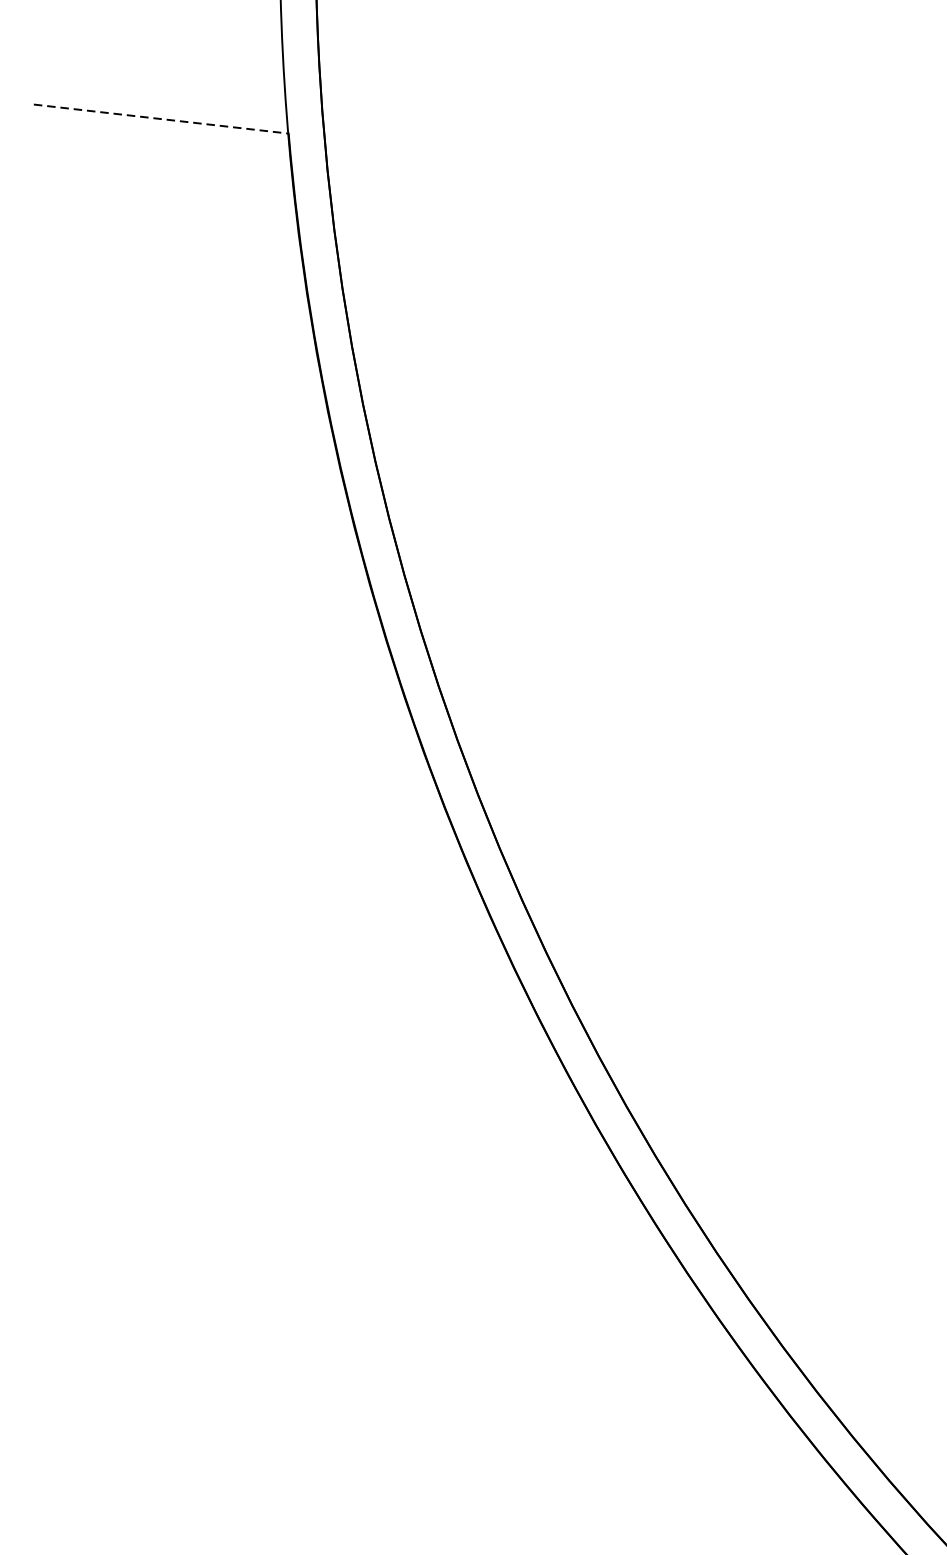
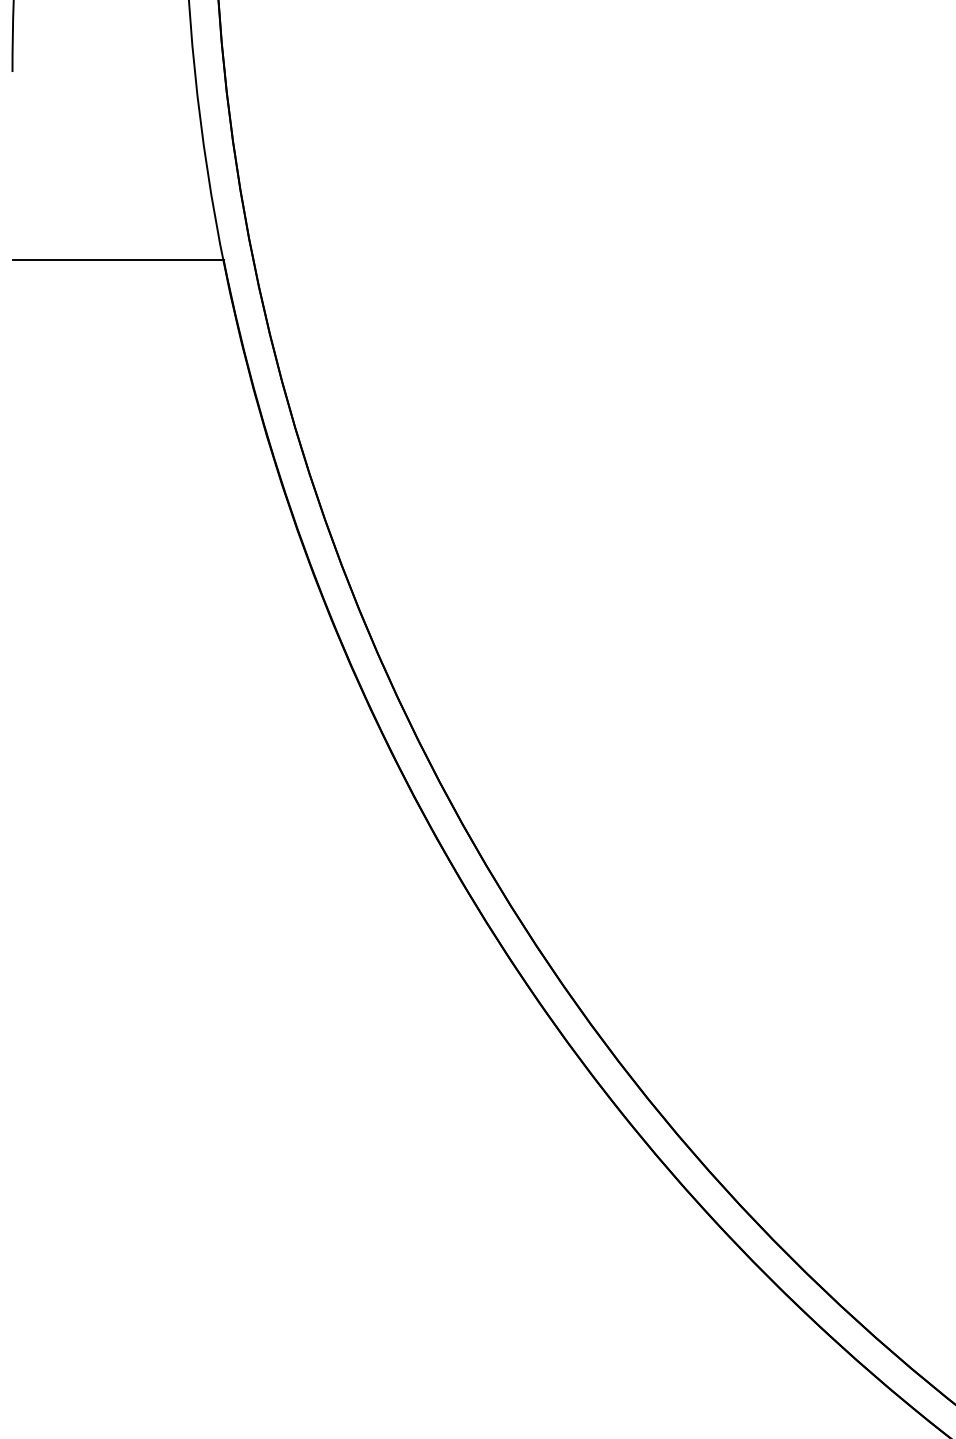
line: (161, 118) -> (118, 259), dashed -> solid

